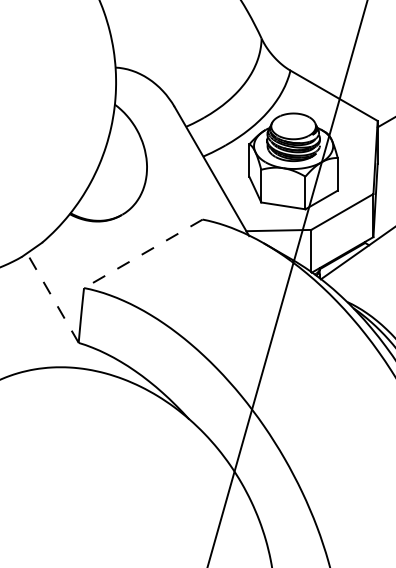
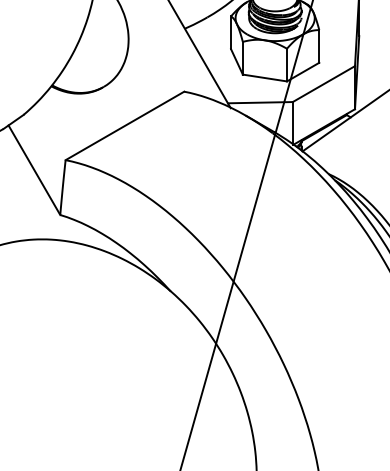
line: (142, 254) -> (124, 126), dashed -> solid
line: (52, 298) -> (34, 170), dashed -> solid

